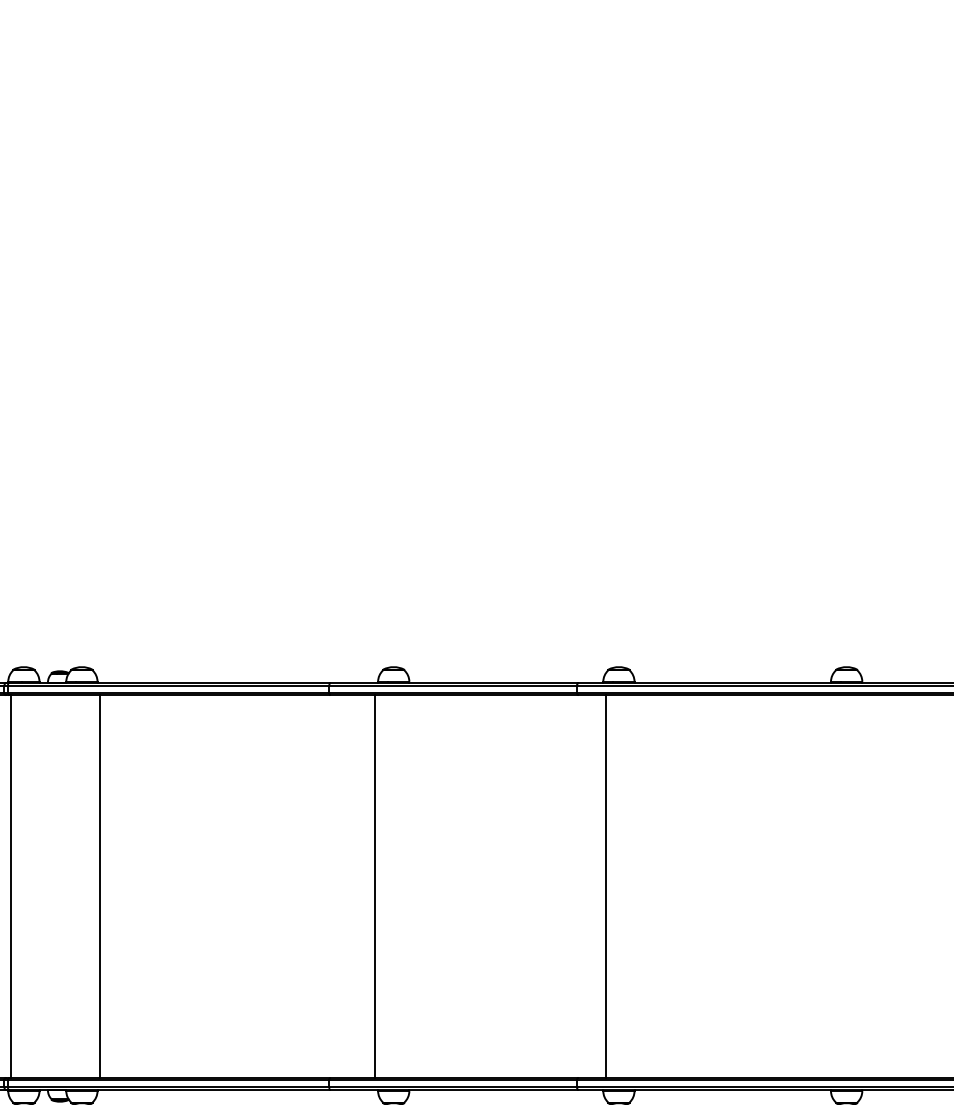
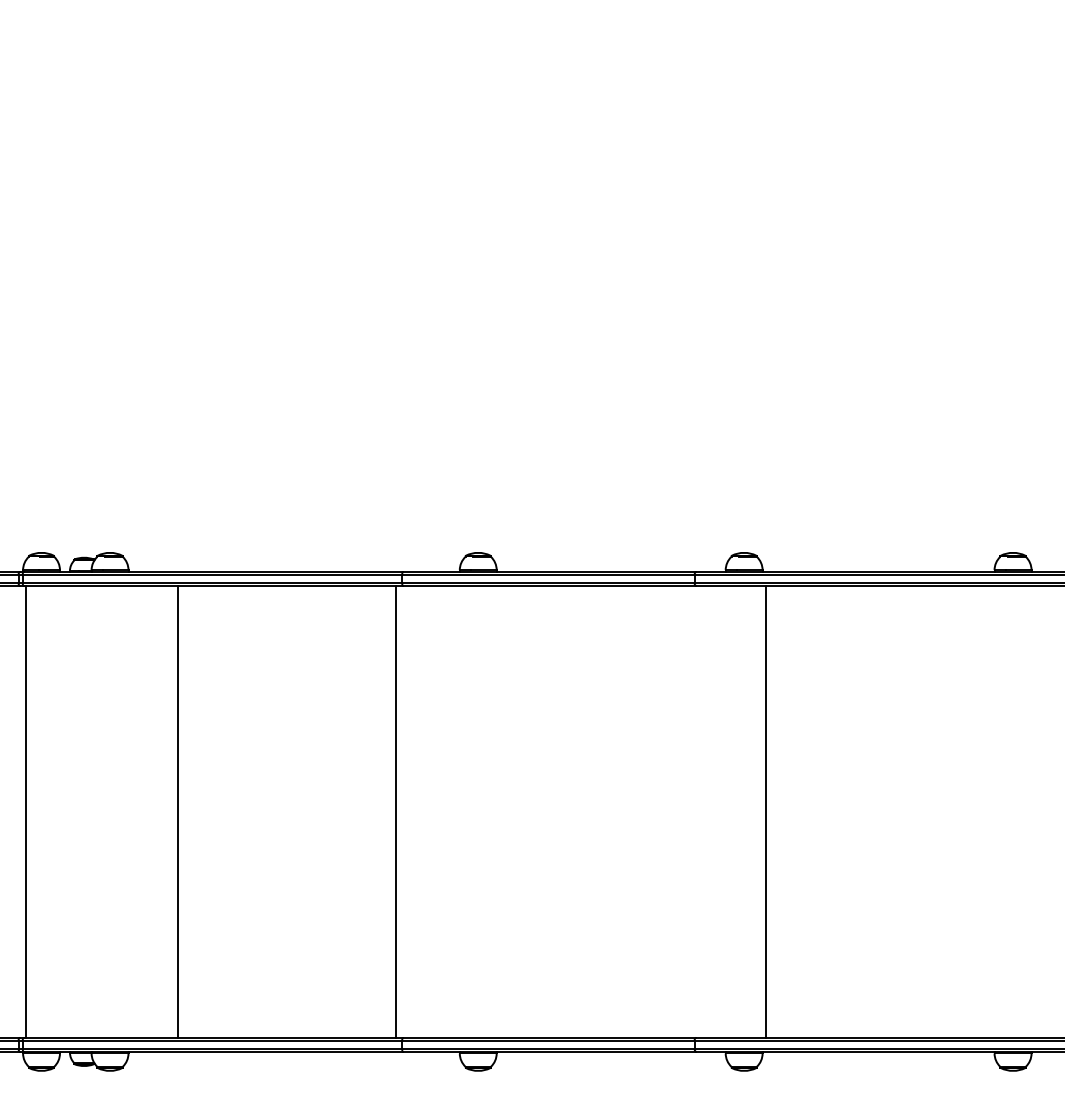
line: (100, 886) -> (178, 811), moved
line: (375, 886) -> (396, 811), moved
line: (605, 886) -> (766, 811), moved

